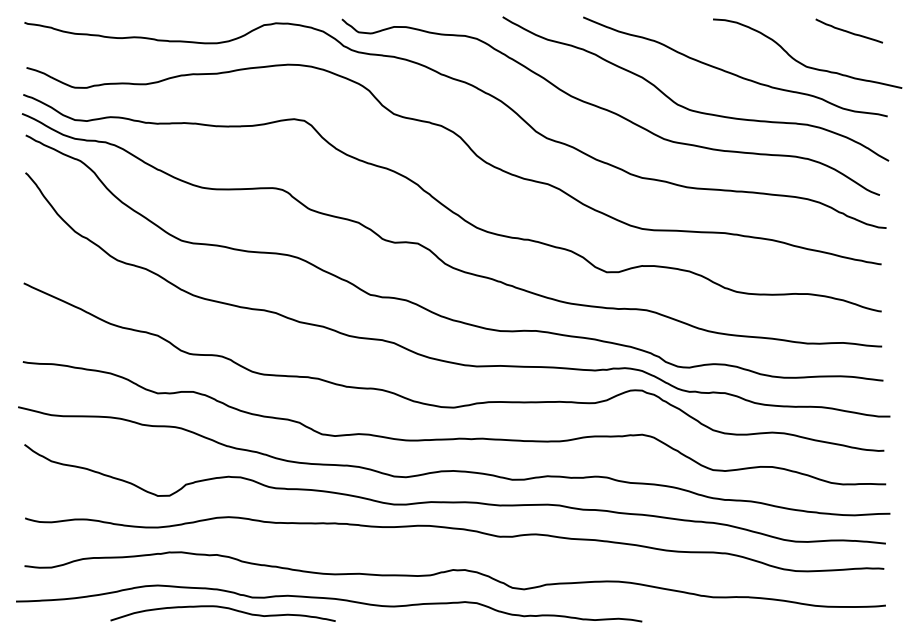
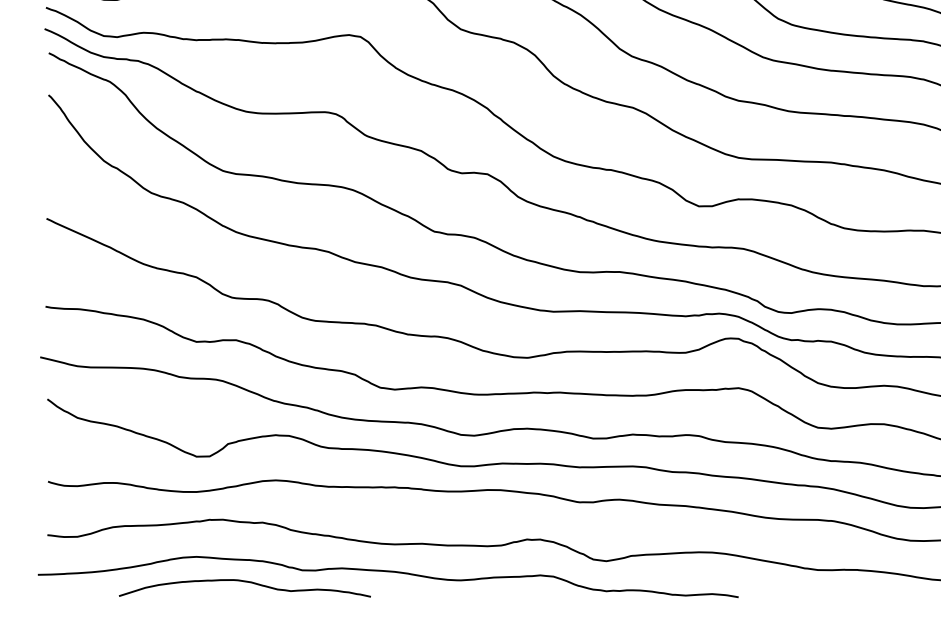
curve: (222, 608) -> (244, 582), moved

